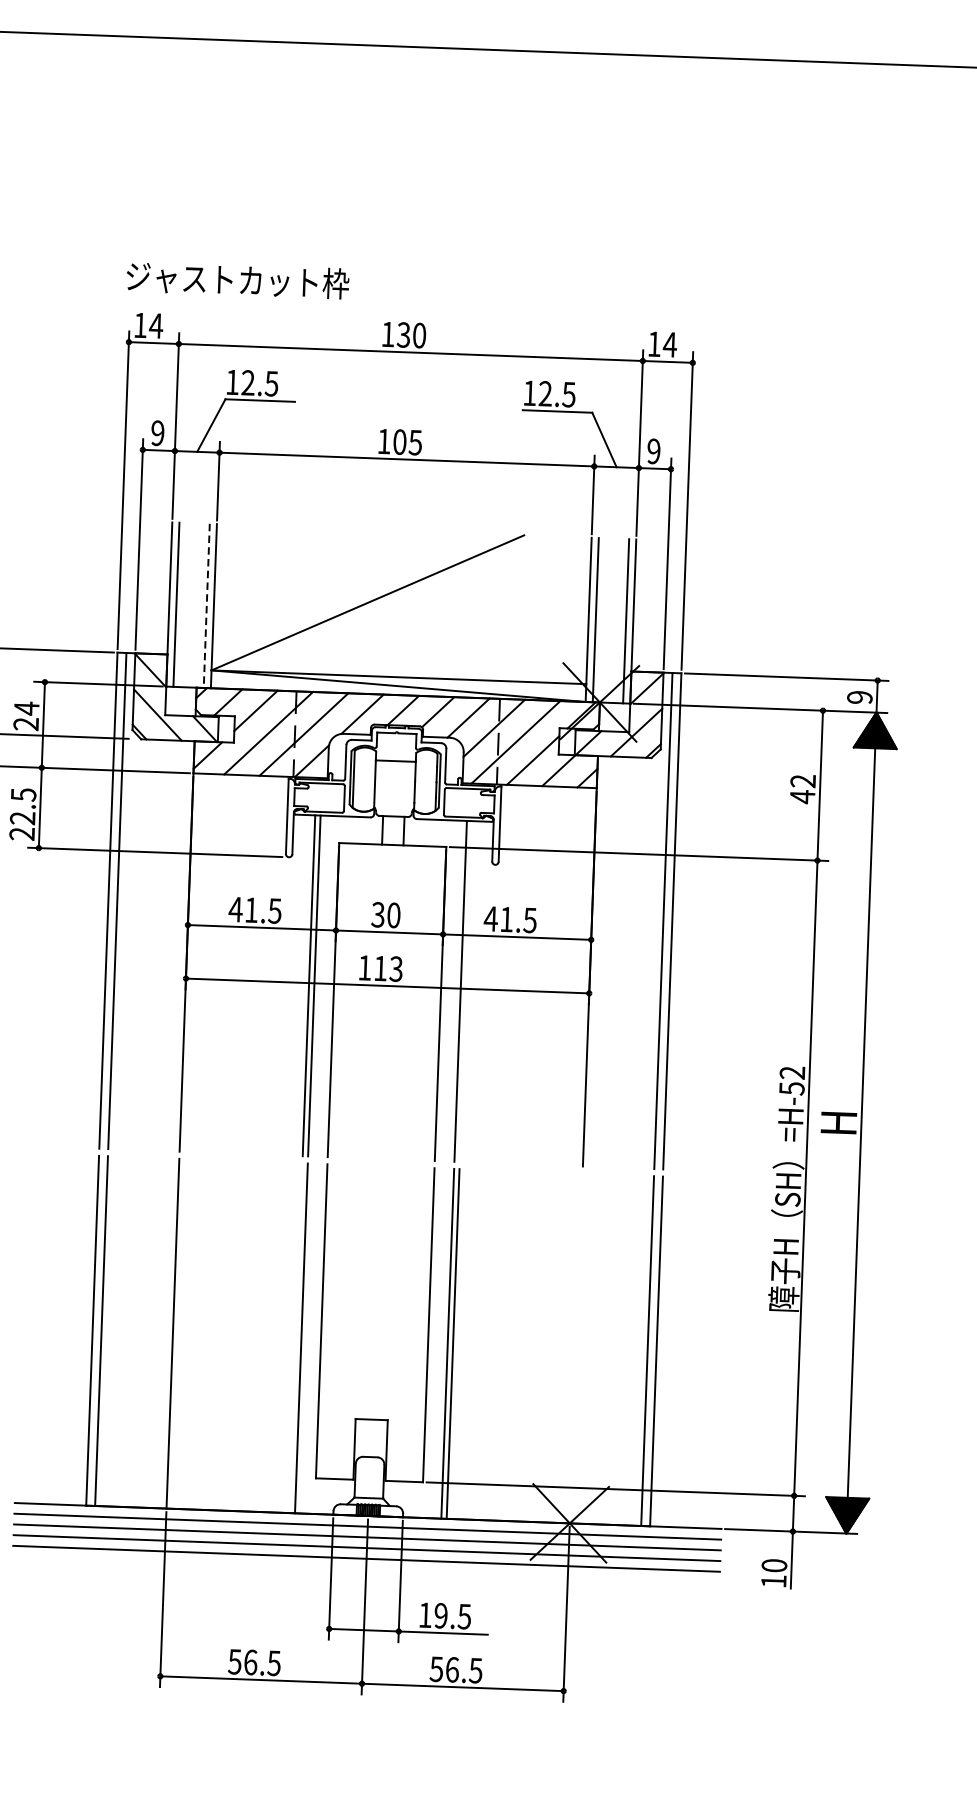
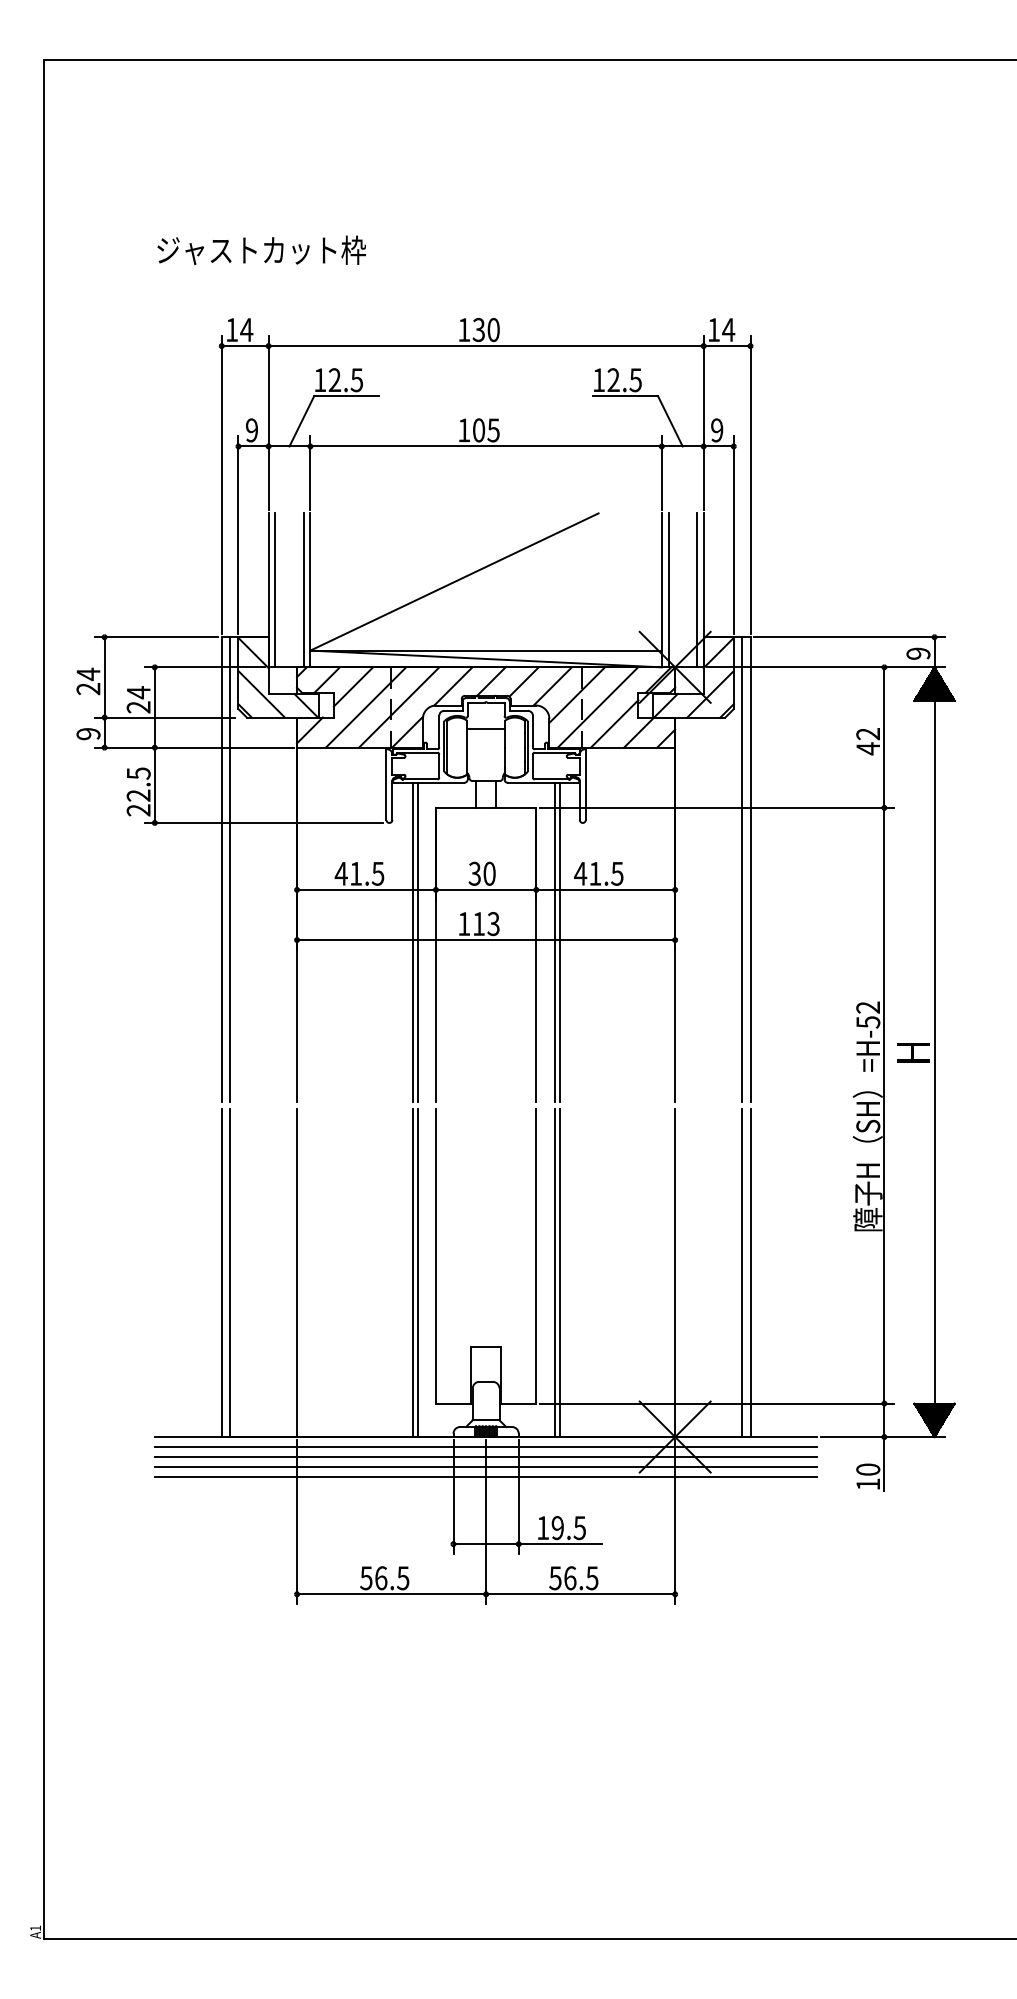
text: (237, 280) -> (261, 250), moved
line: (206, 606) -> (303, 590), dashed -> solid
line: (465, 991) -> (559, 942), added
line: (296, 1338) -> (412, 1273), added
line: (576, 1348) -> (675, 1273), added

